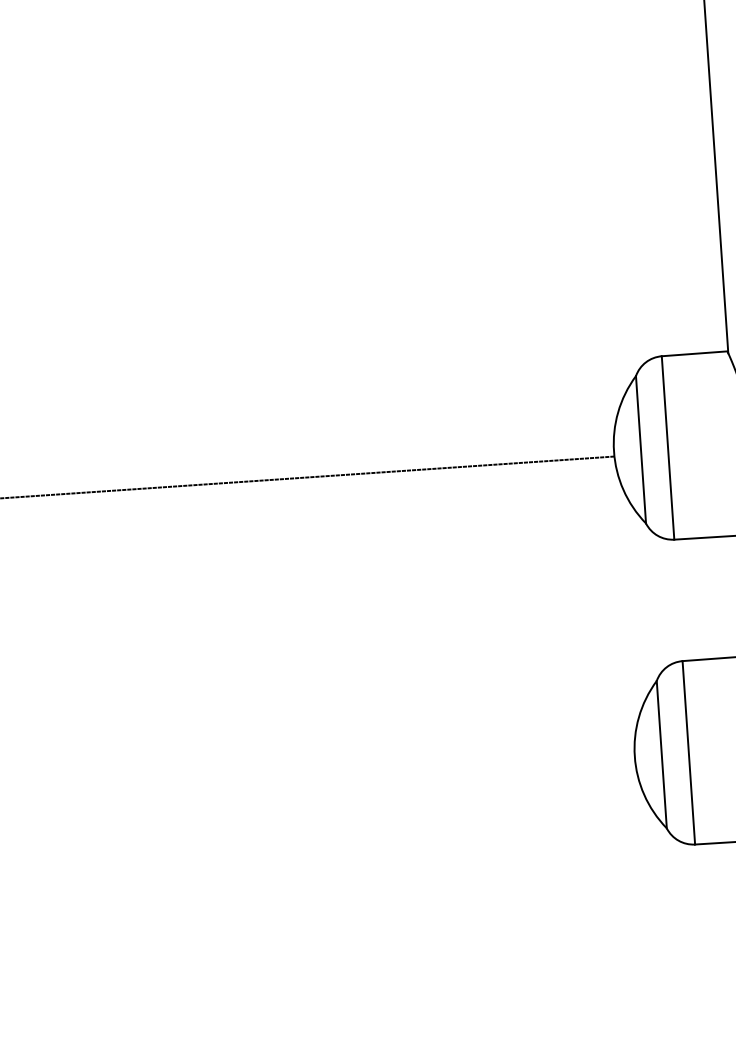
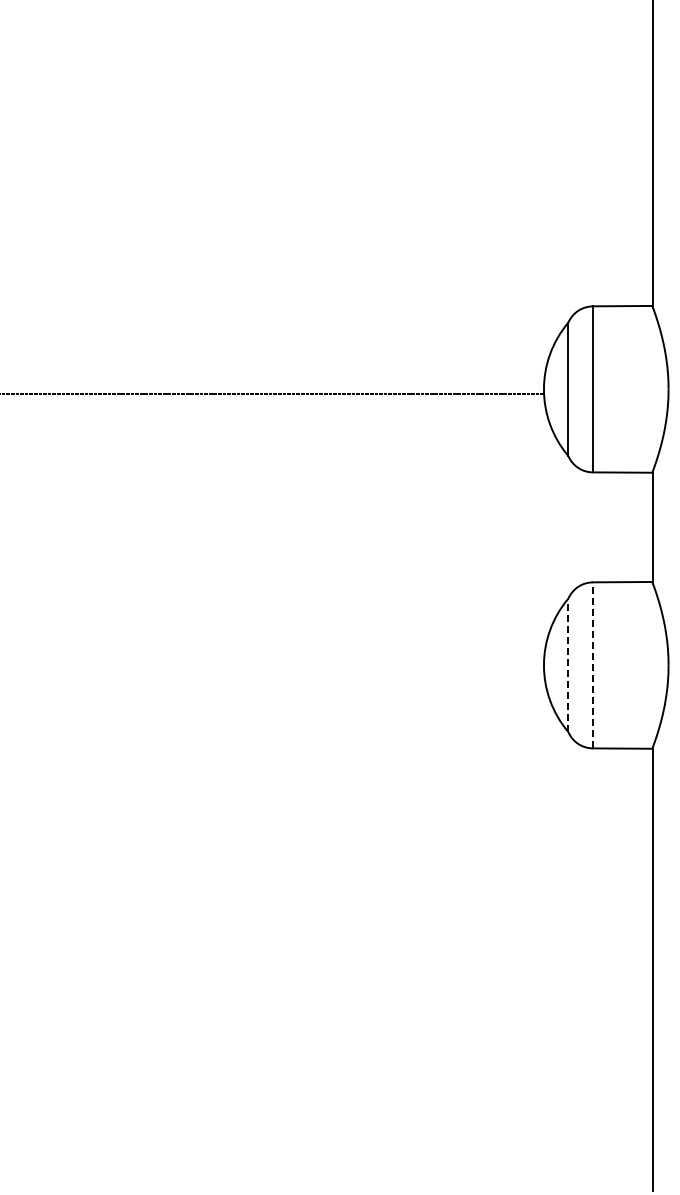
line: (688, 751) -> (592, 664), solid -> dashed
line: (661, 754) -> (568, 665), solid -> dashed

